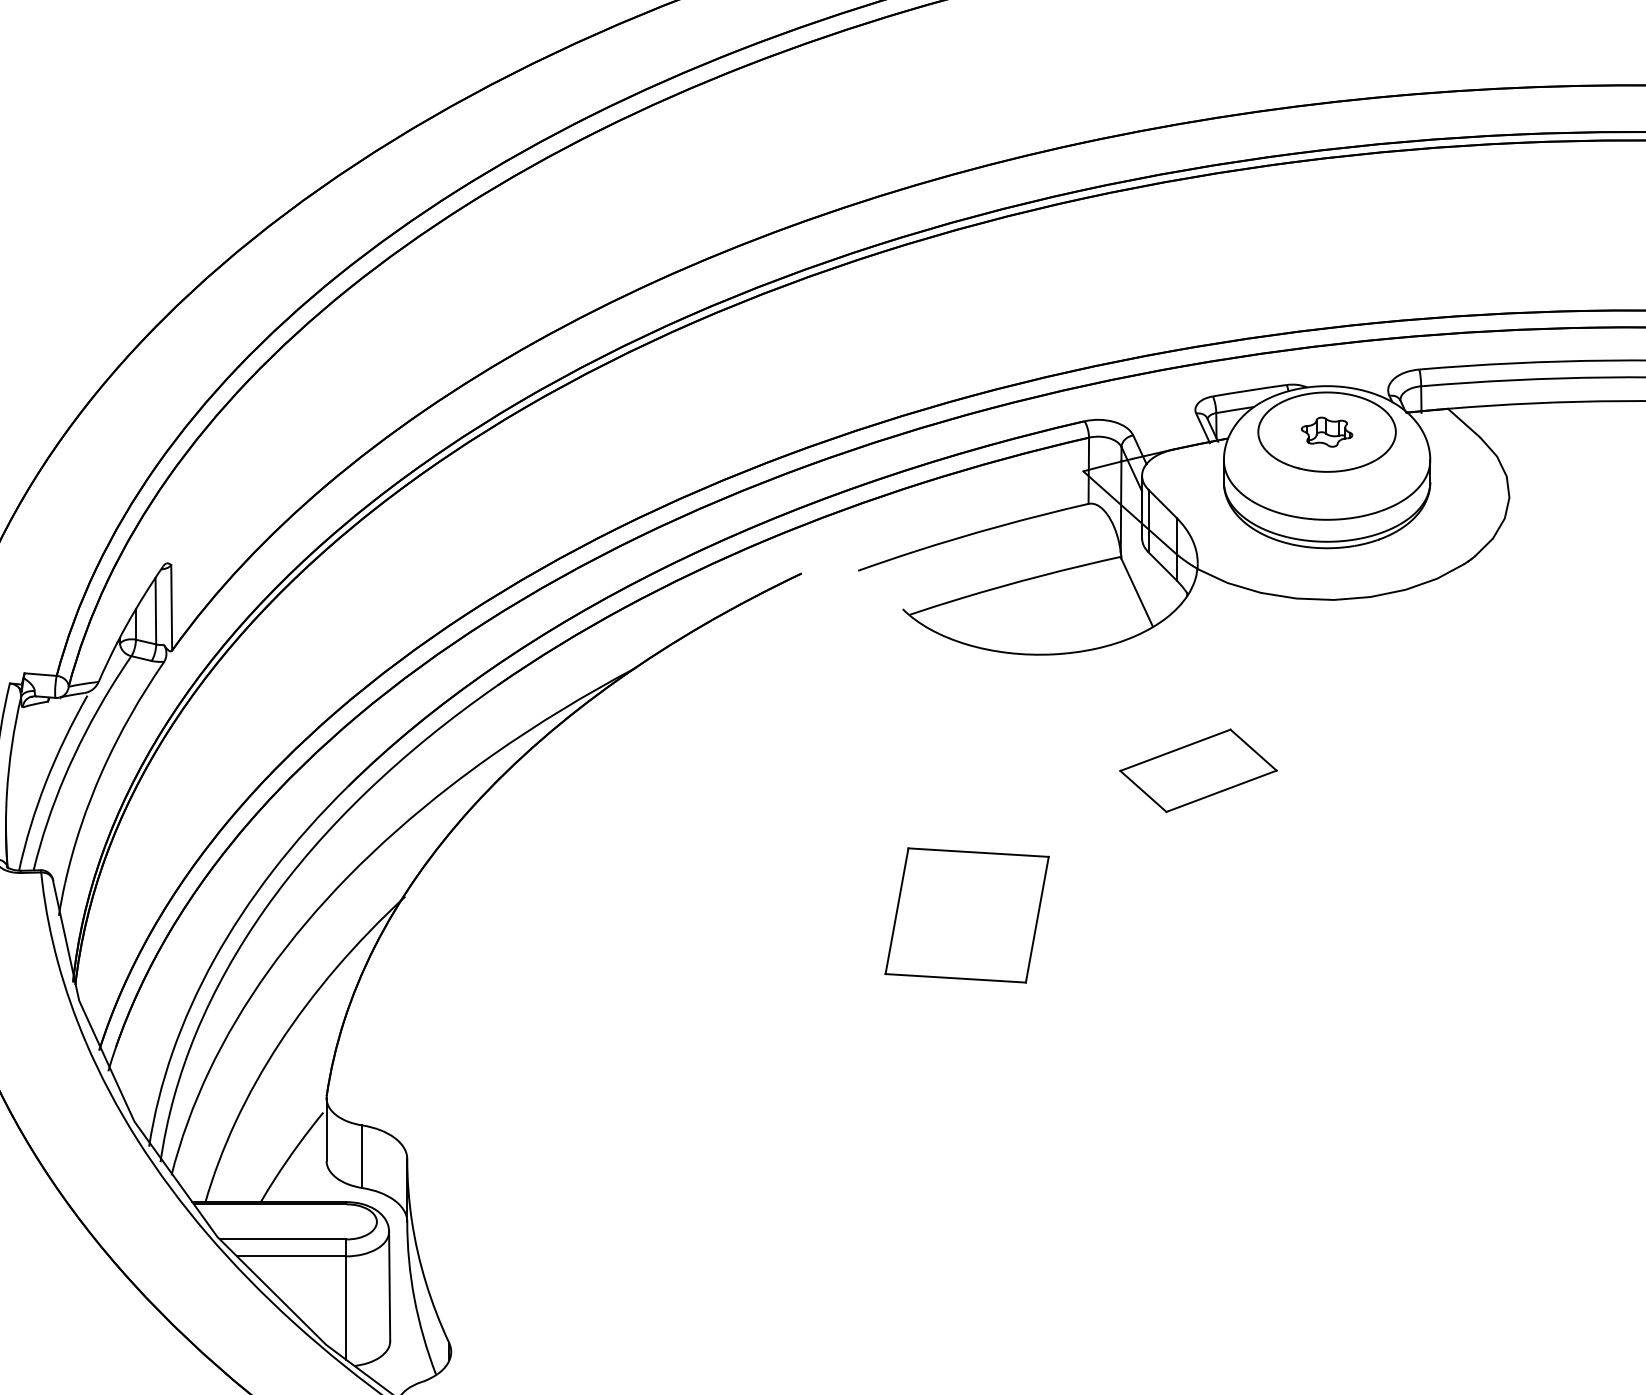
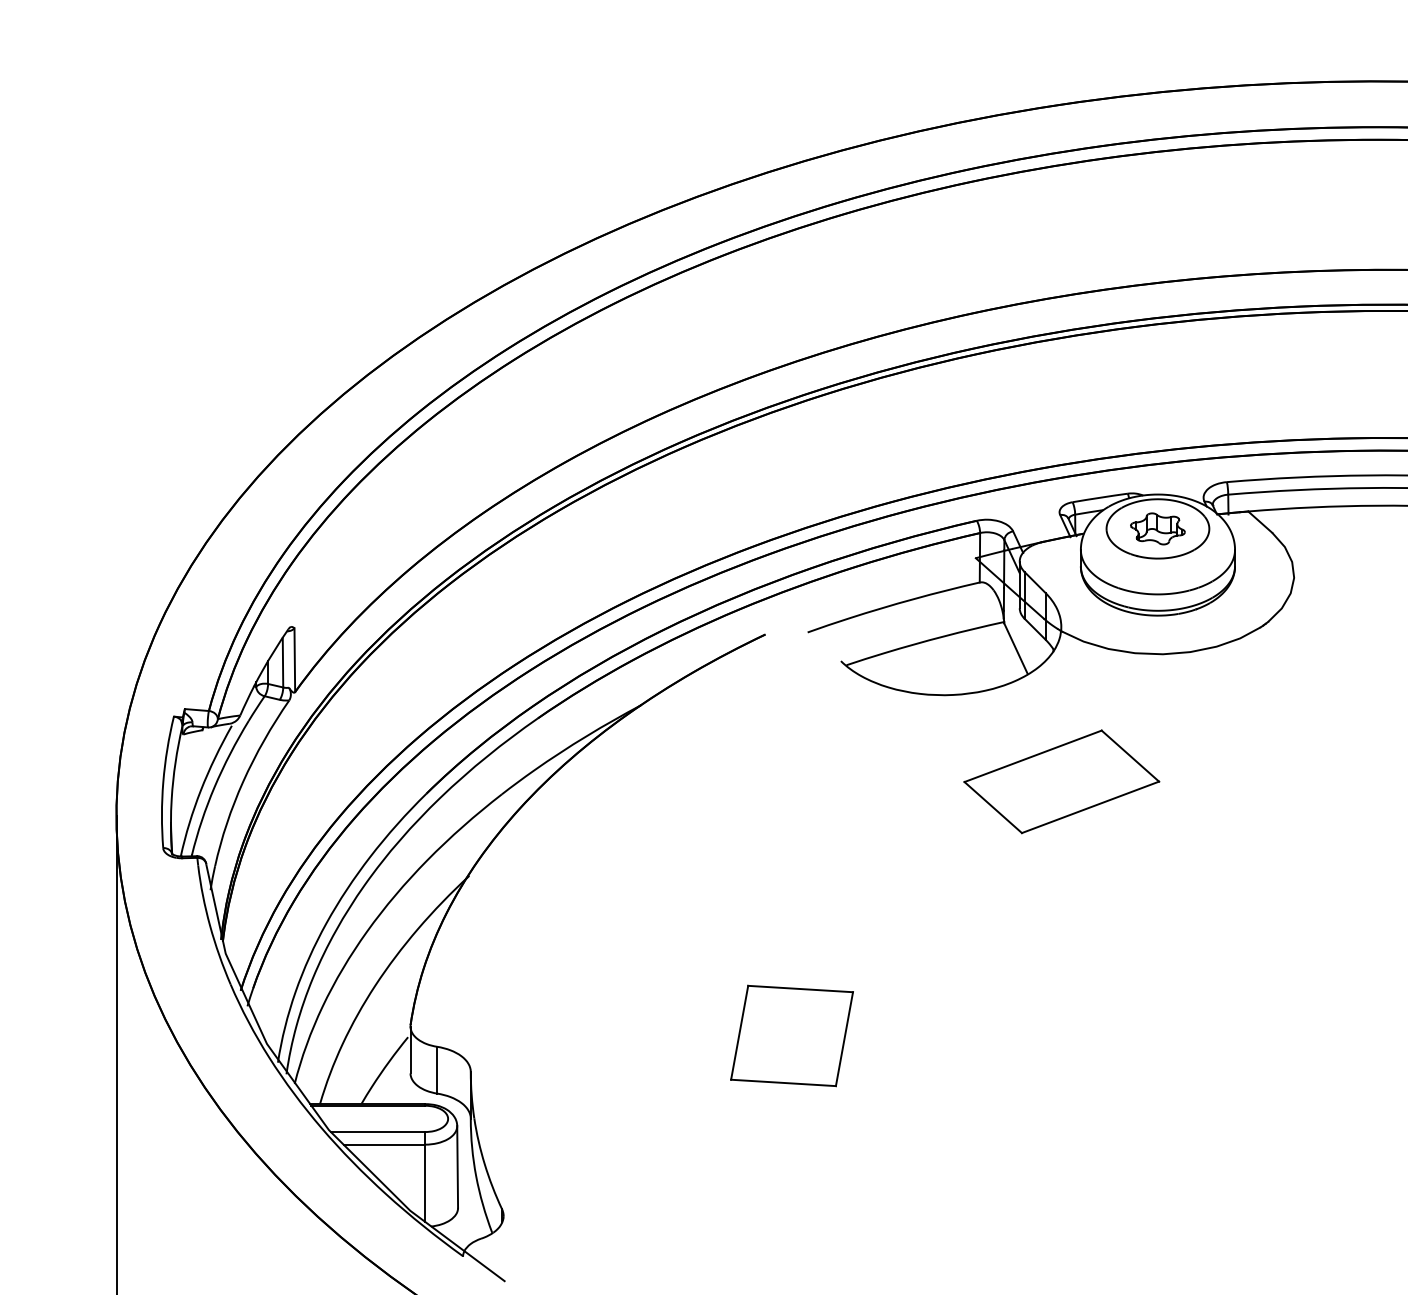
part: (1326, 431) -> (1157, 528), size x1.43
part: (1197, 770) -> (1061, 781), size x1.67
part: (966, 914) -> (791, 1035), moved

